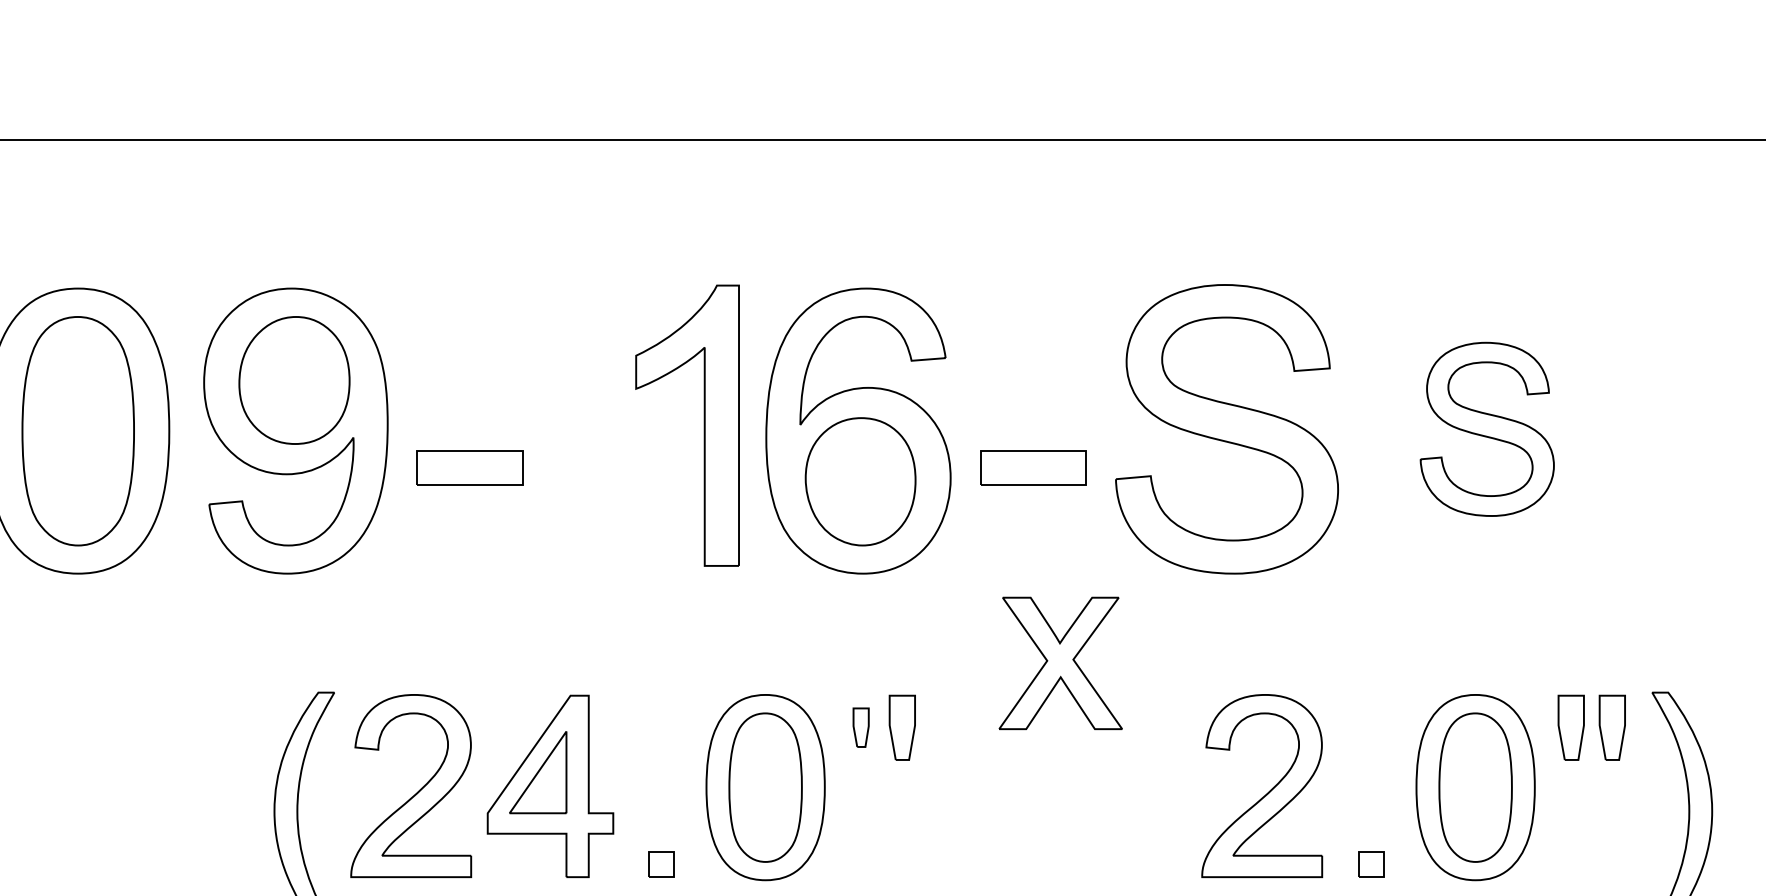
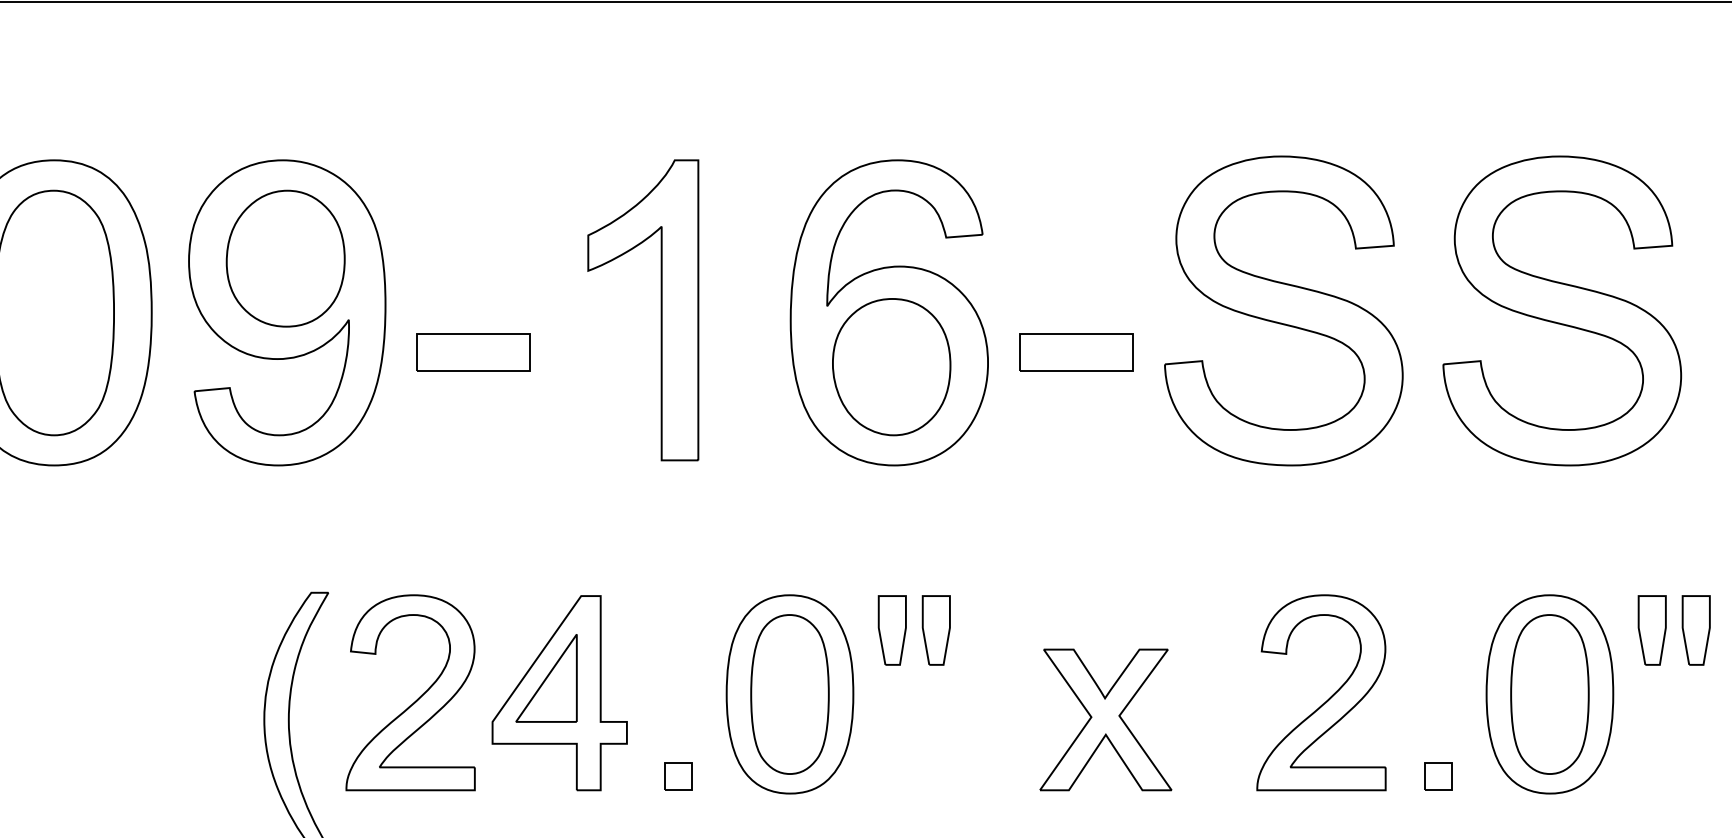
part: (703, 425) -> (660, 310), moved
part: (1487, 429) -> (1562, 311), size x1.67
part: (1060, 663) -> (1105, 720), moved
part: (860, 727) -> (891, 630), size x1.67

